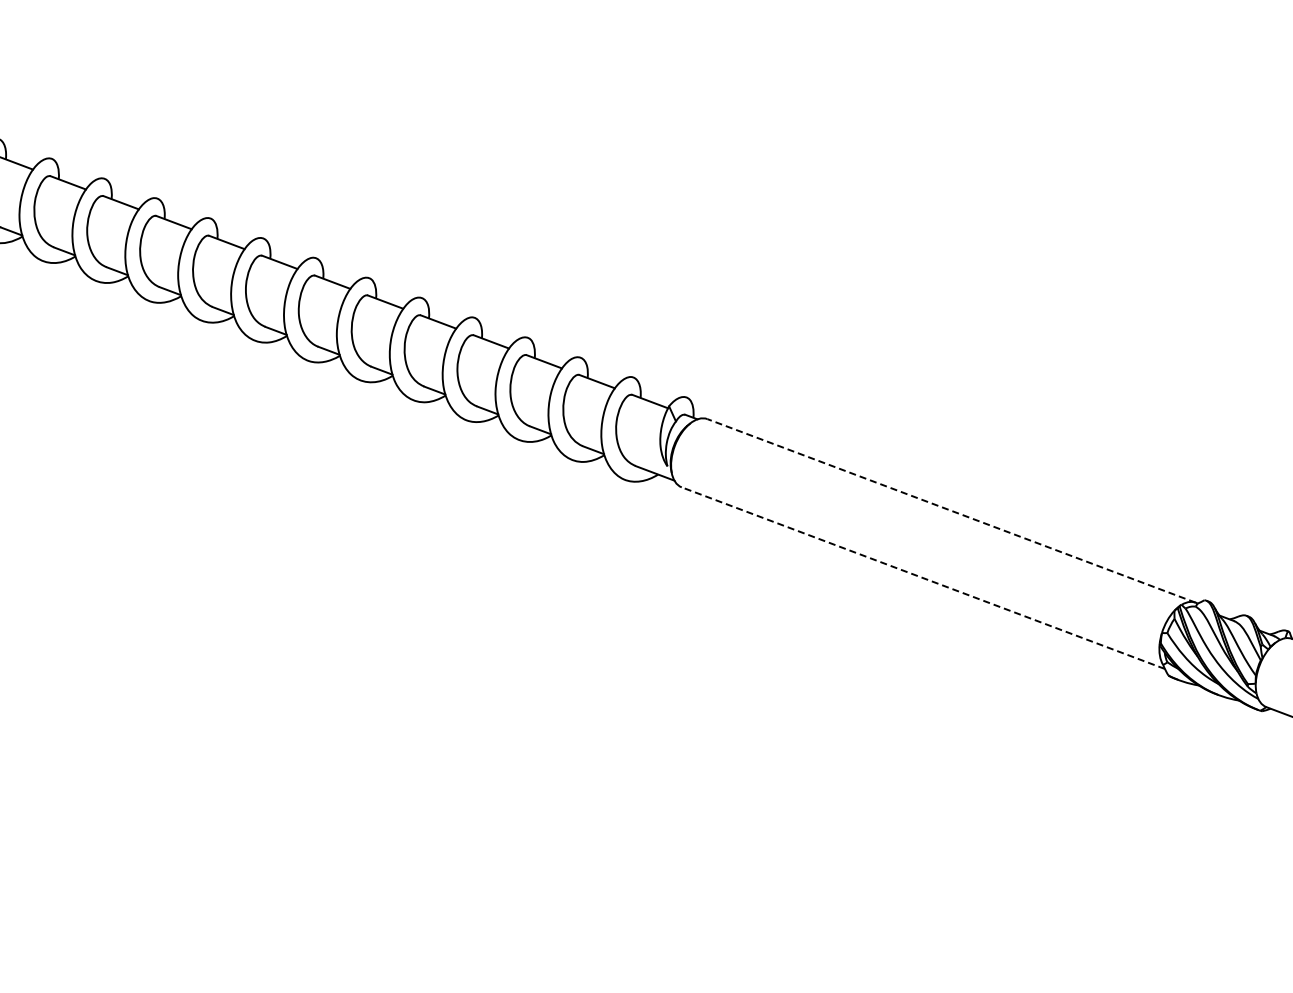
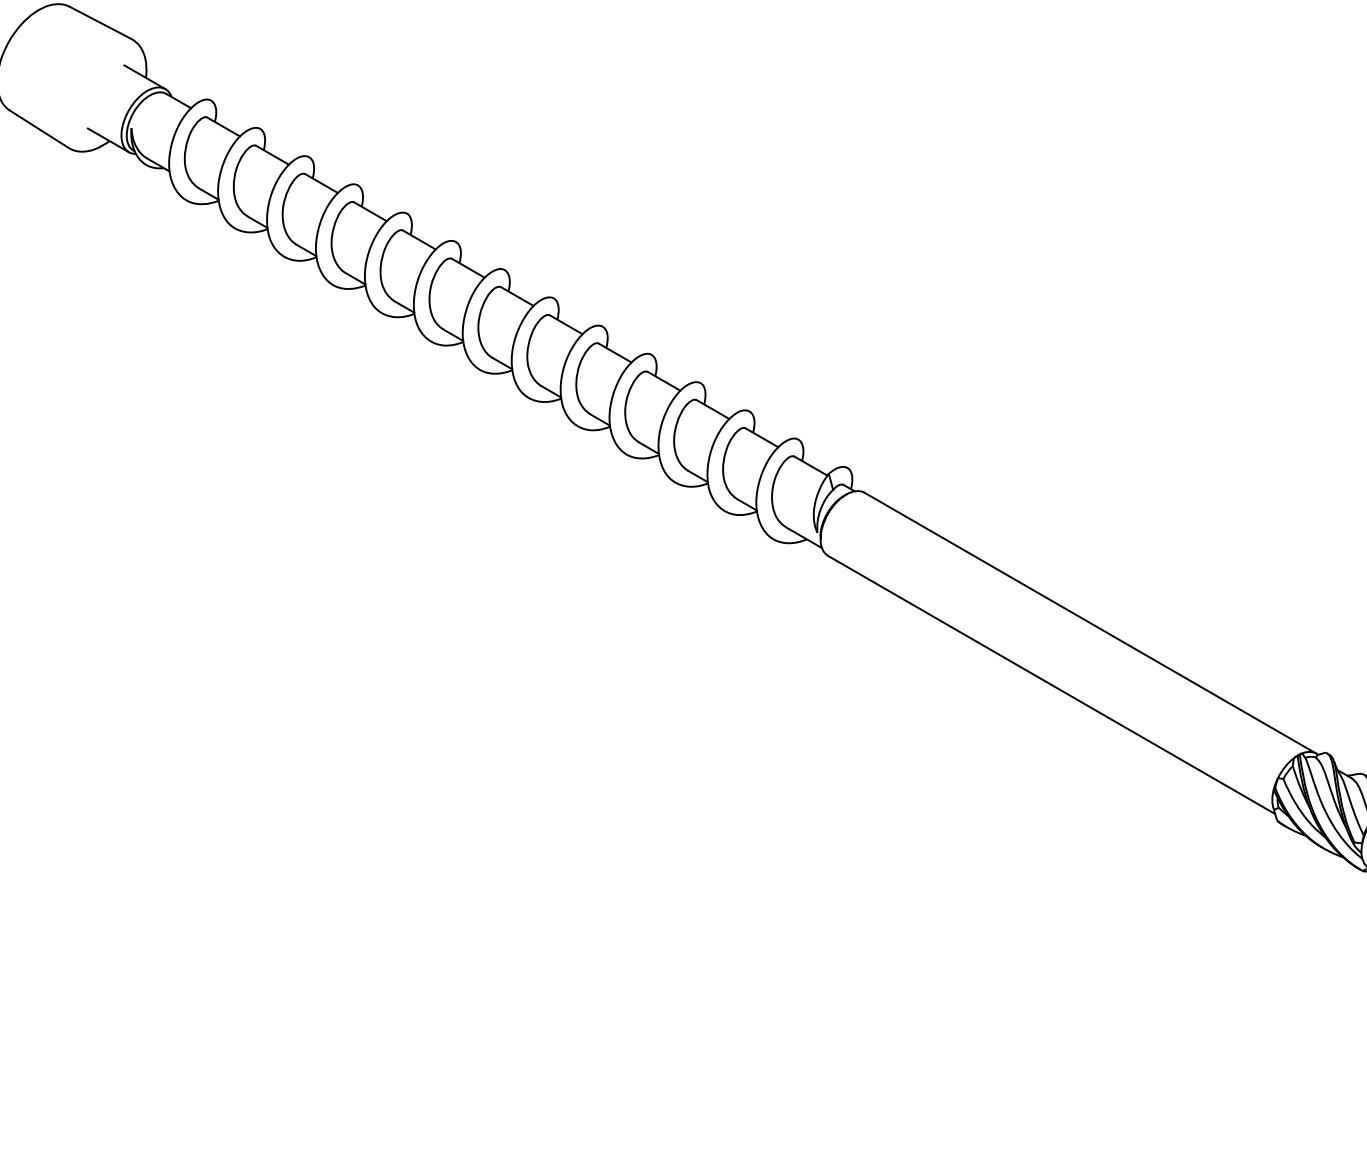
line: (951, 511) -> (1090, 623), dashed -> solid
line: (923, 577) -> (1051, 684), dashed -> solid

